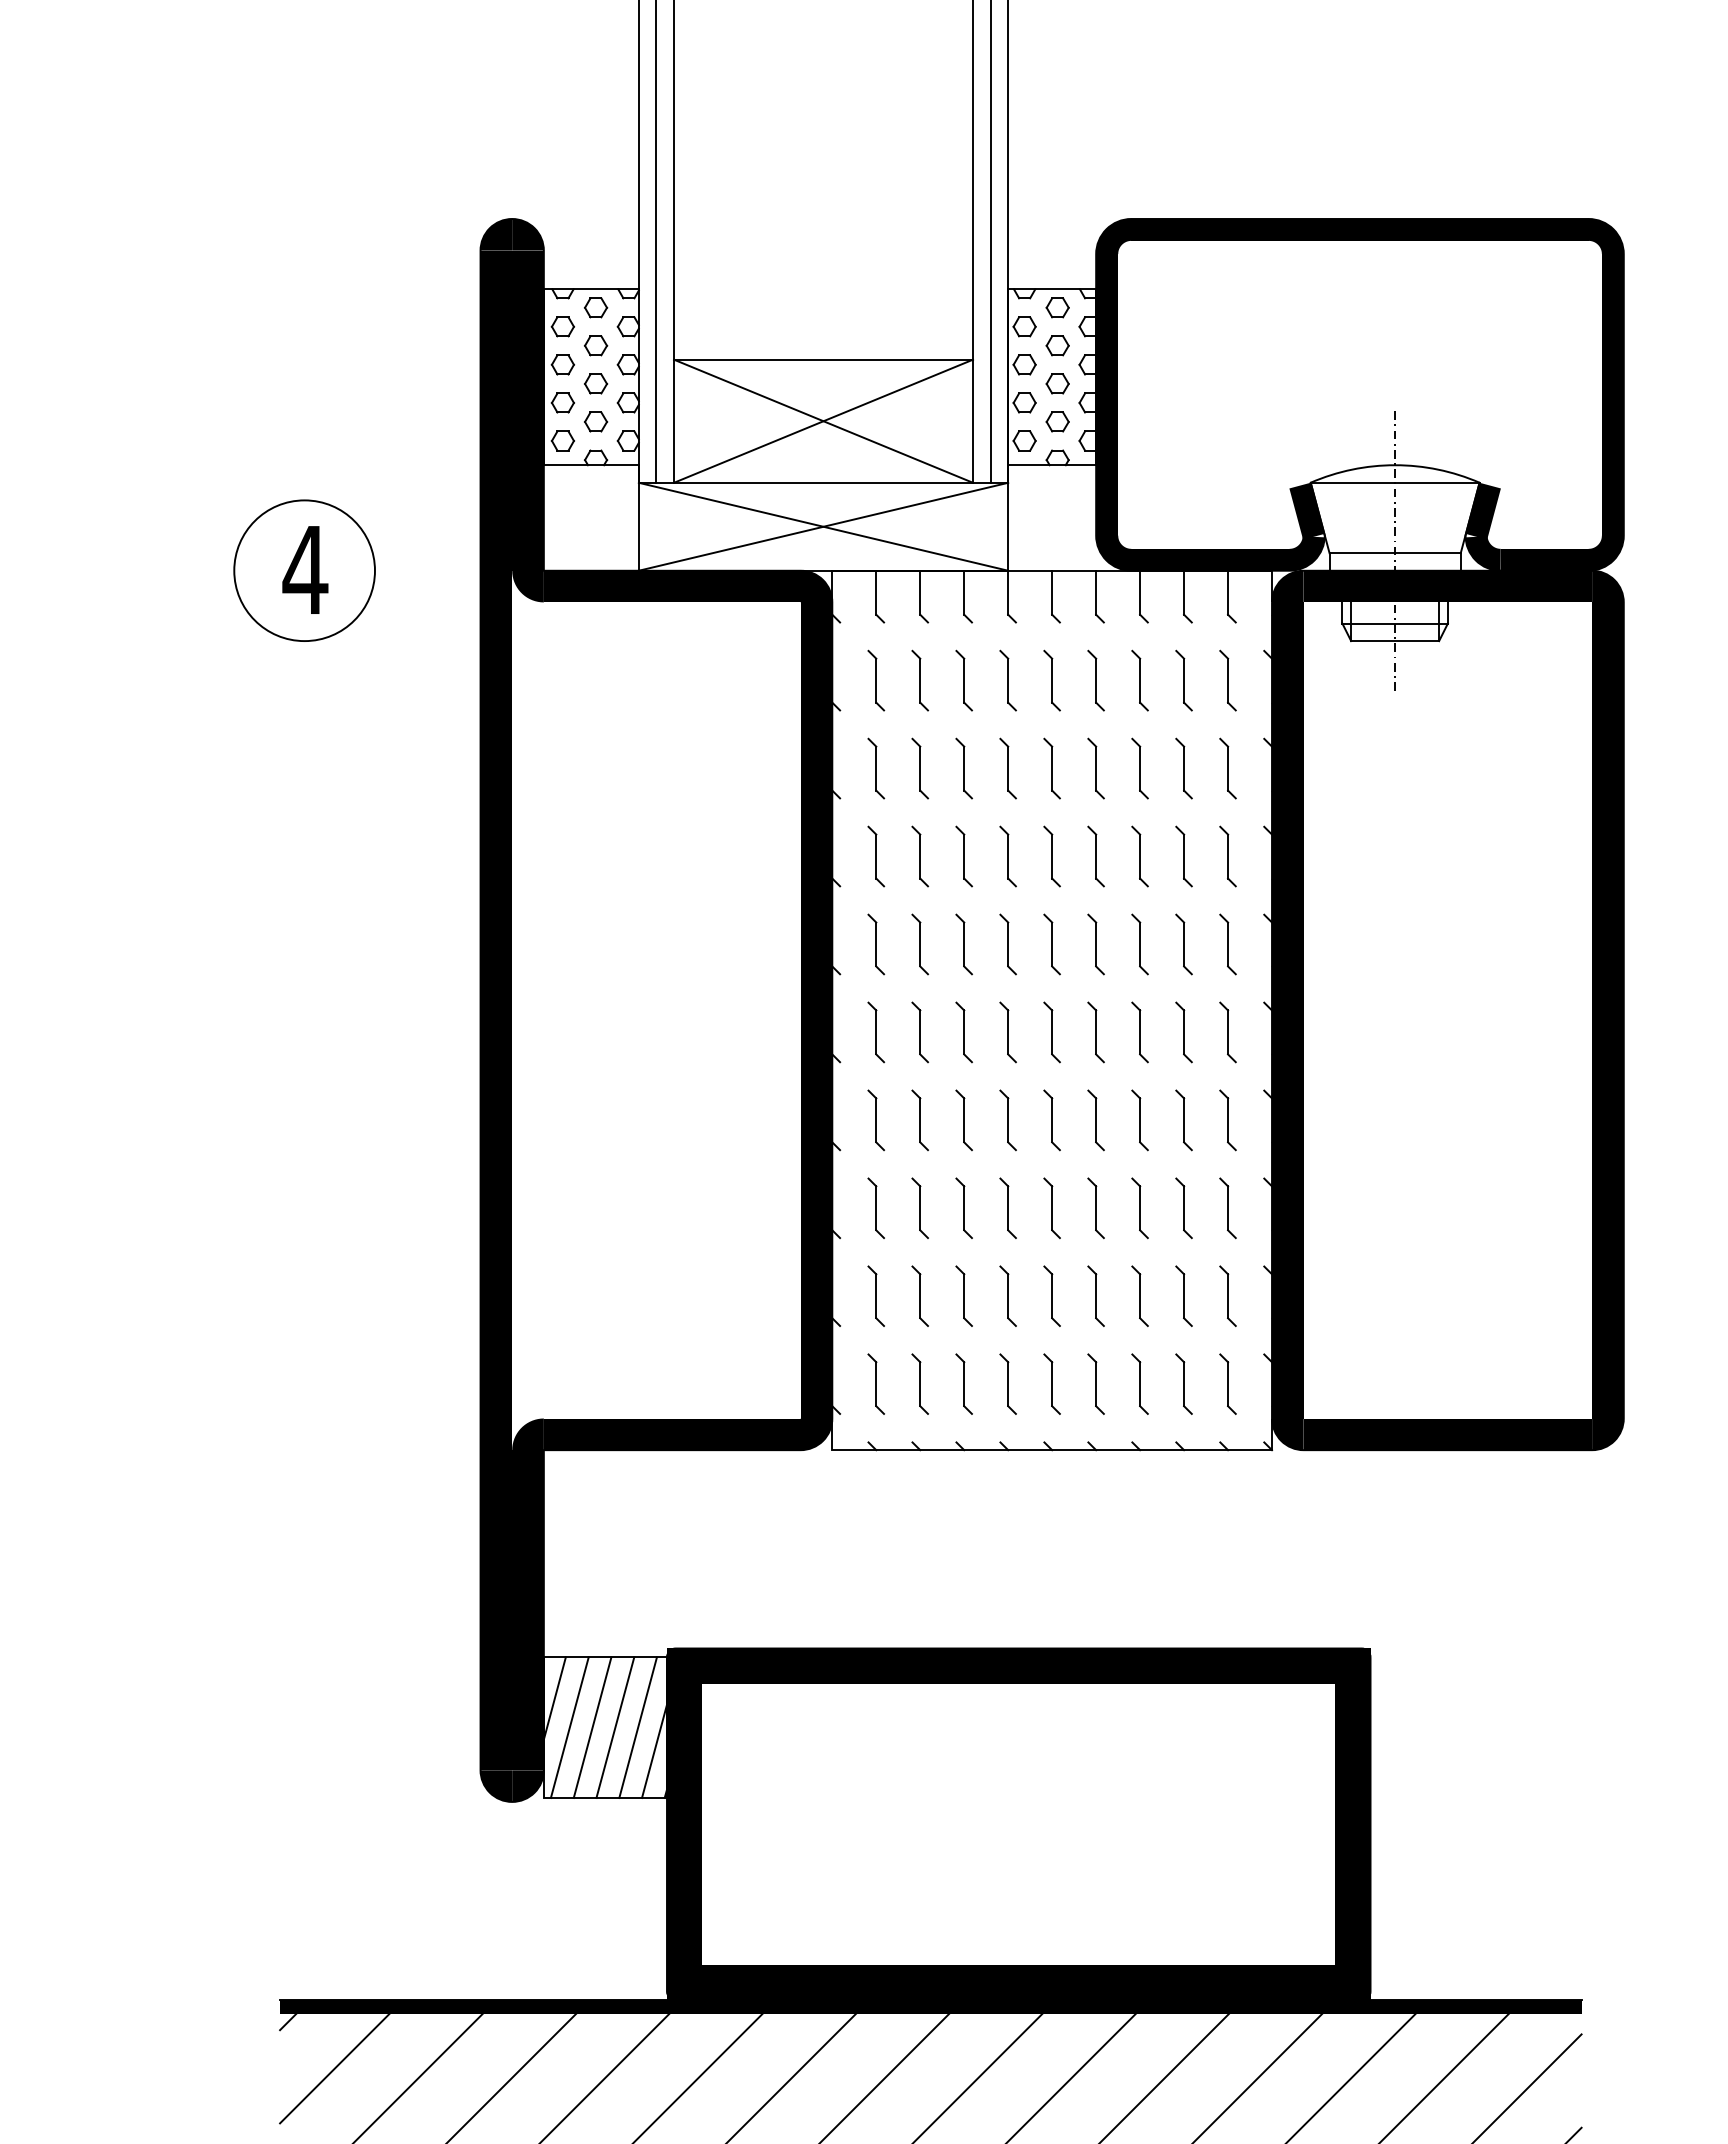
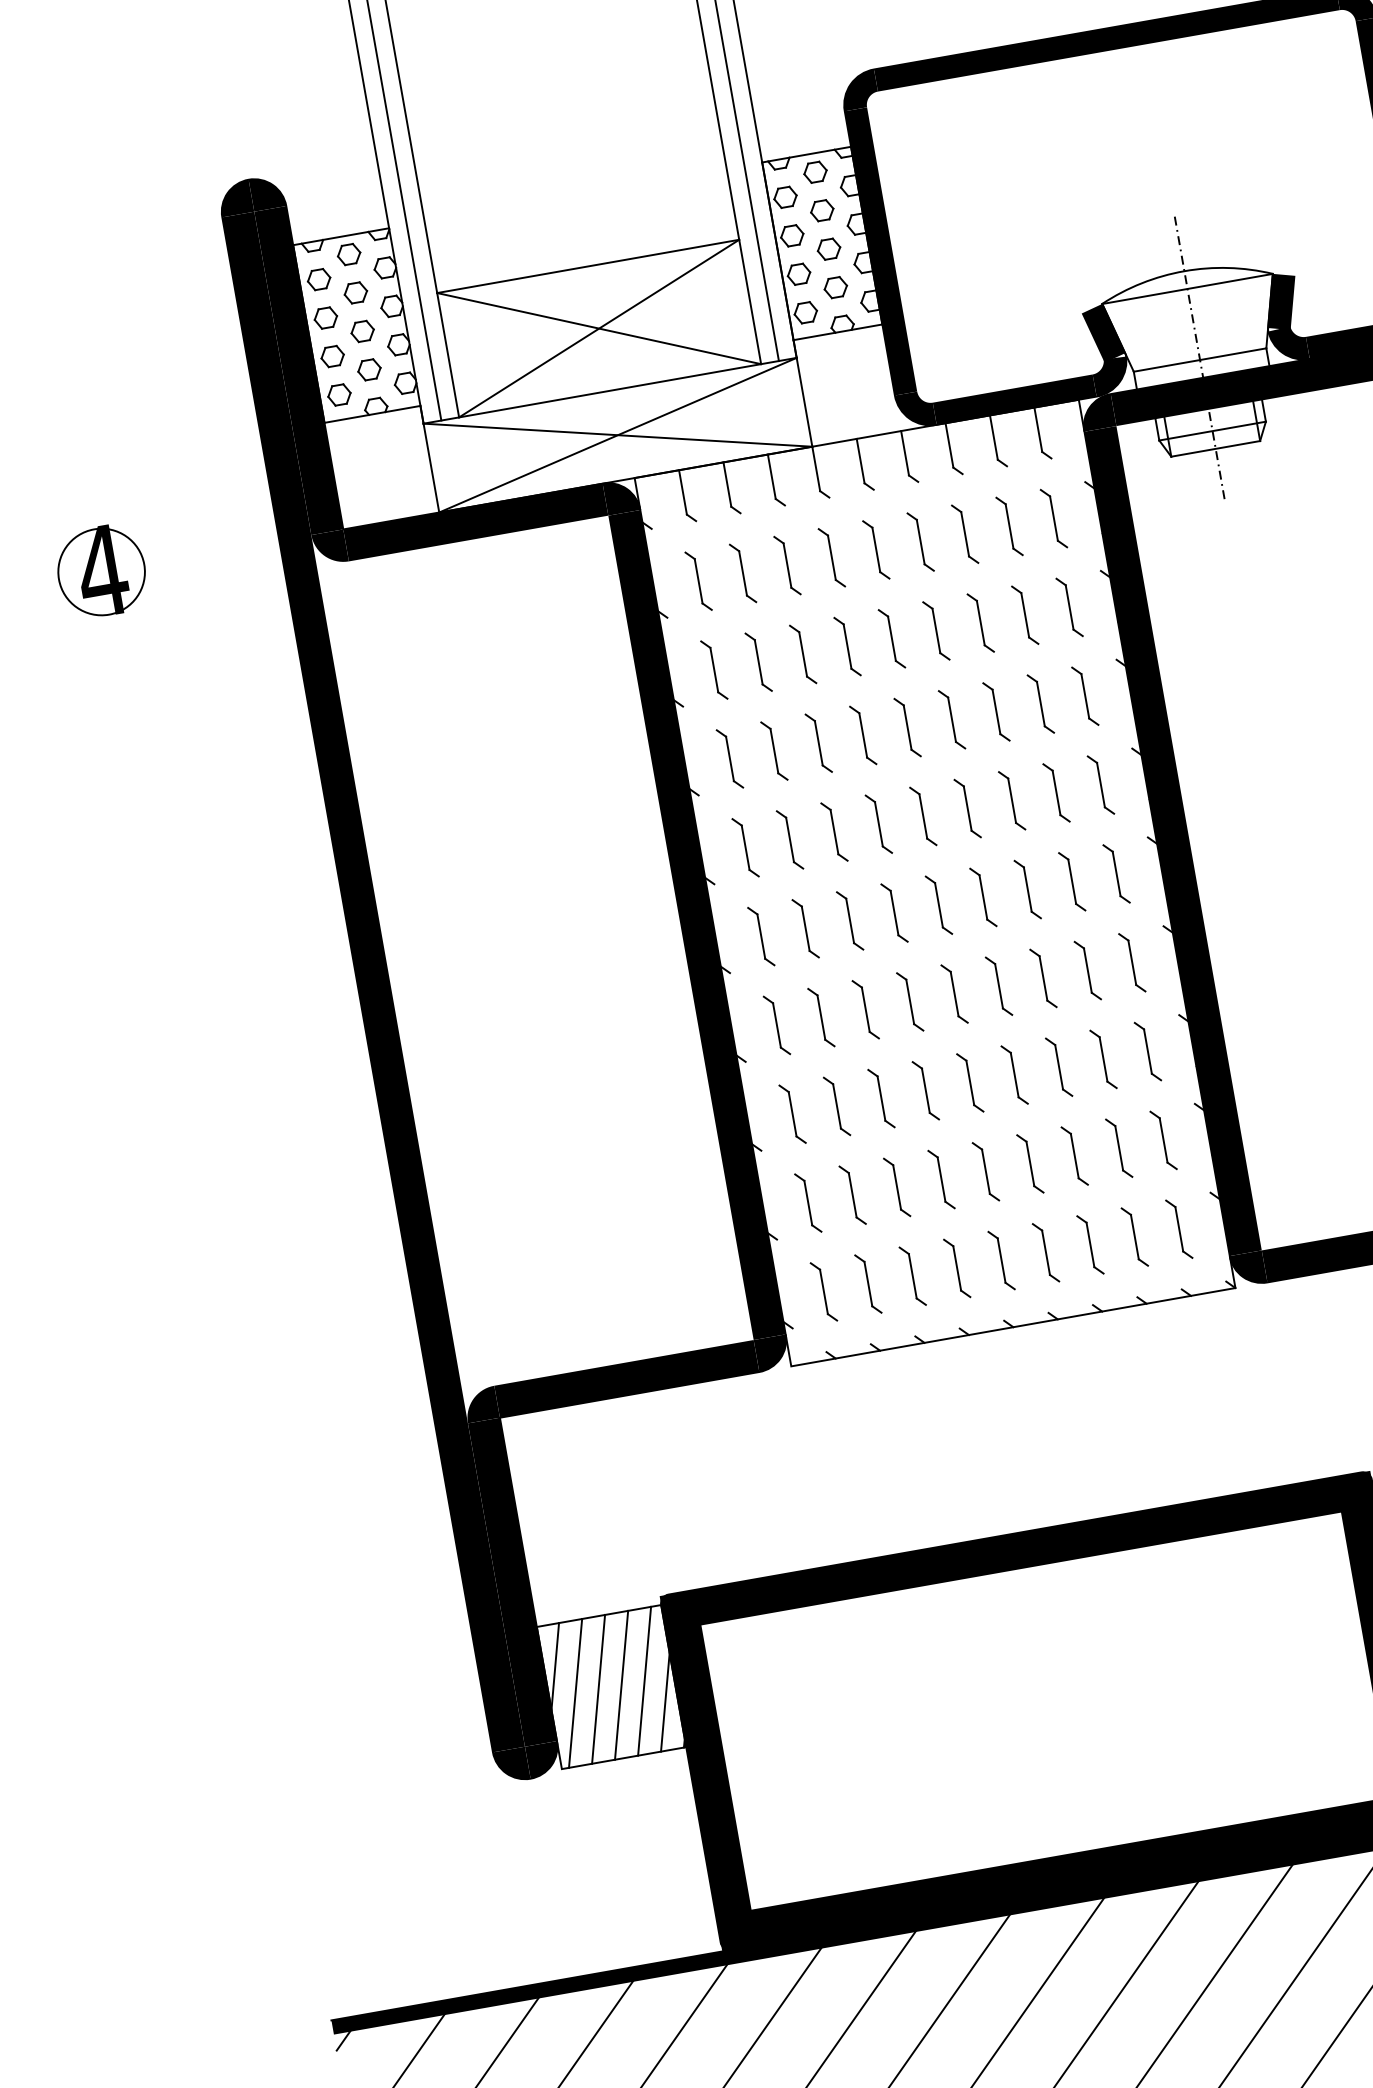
circle: (304, 570) -> (101, 571), size x0.6

